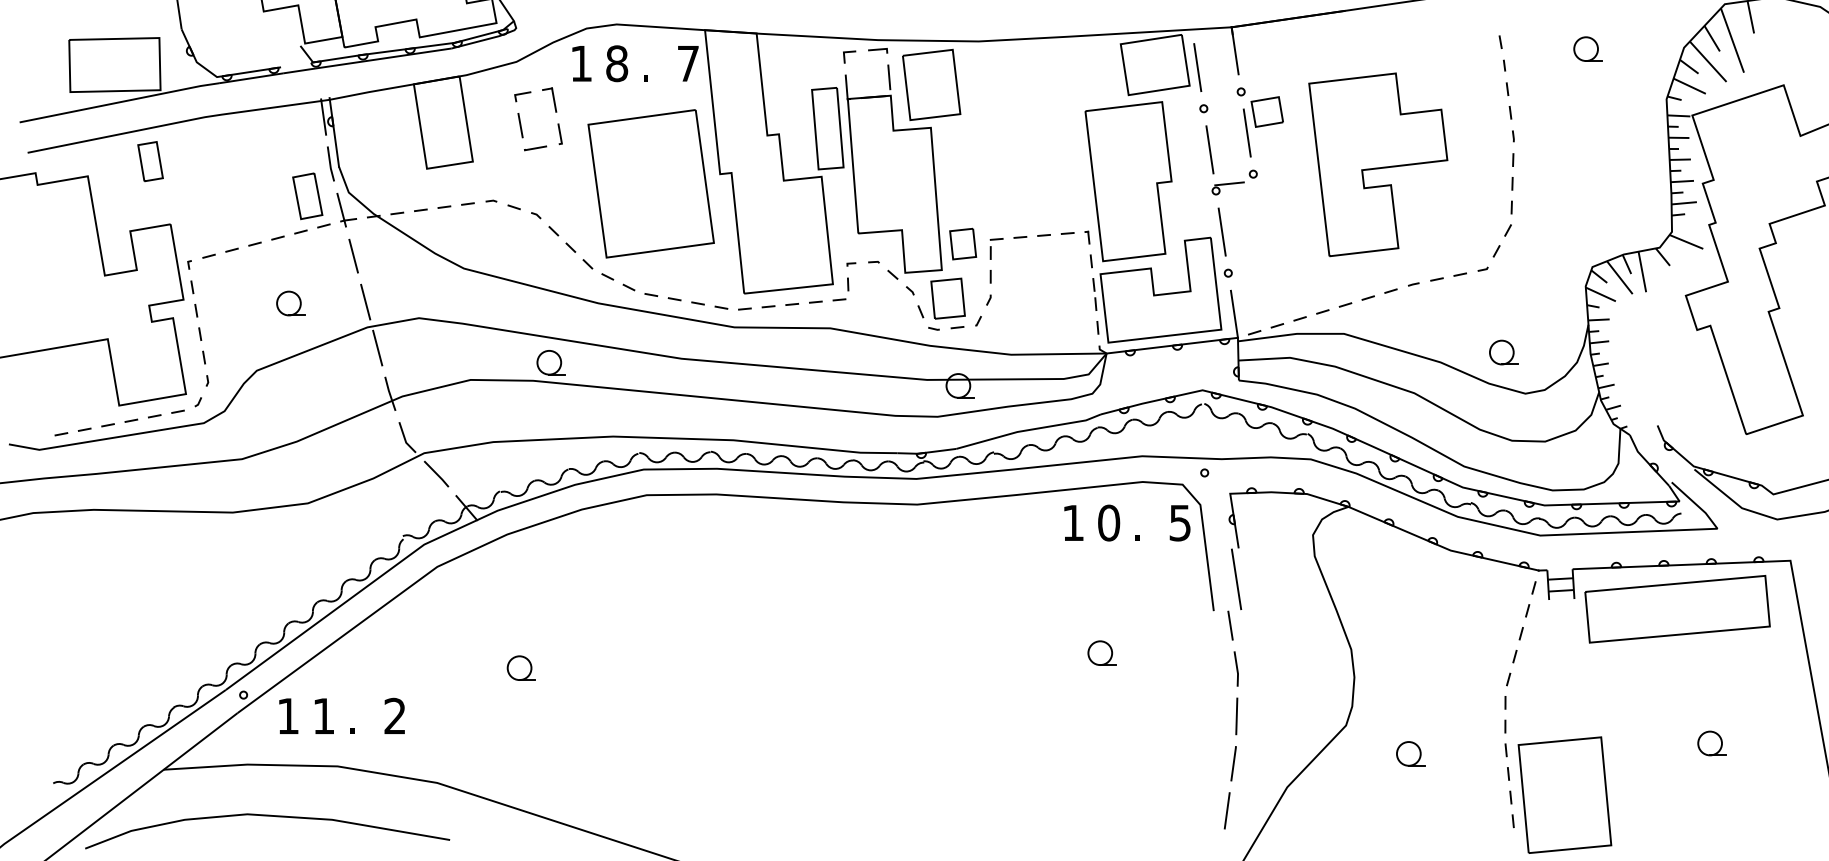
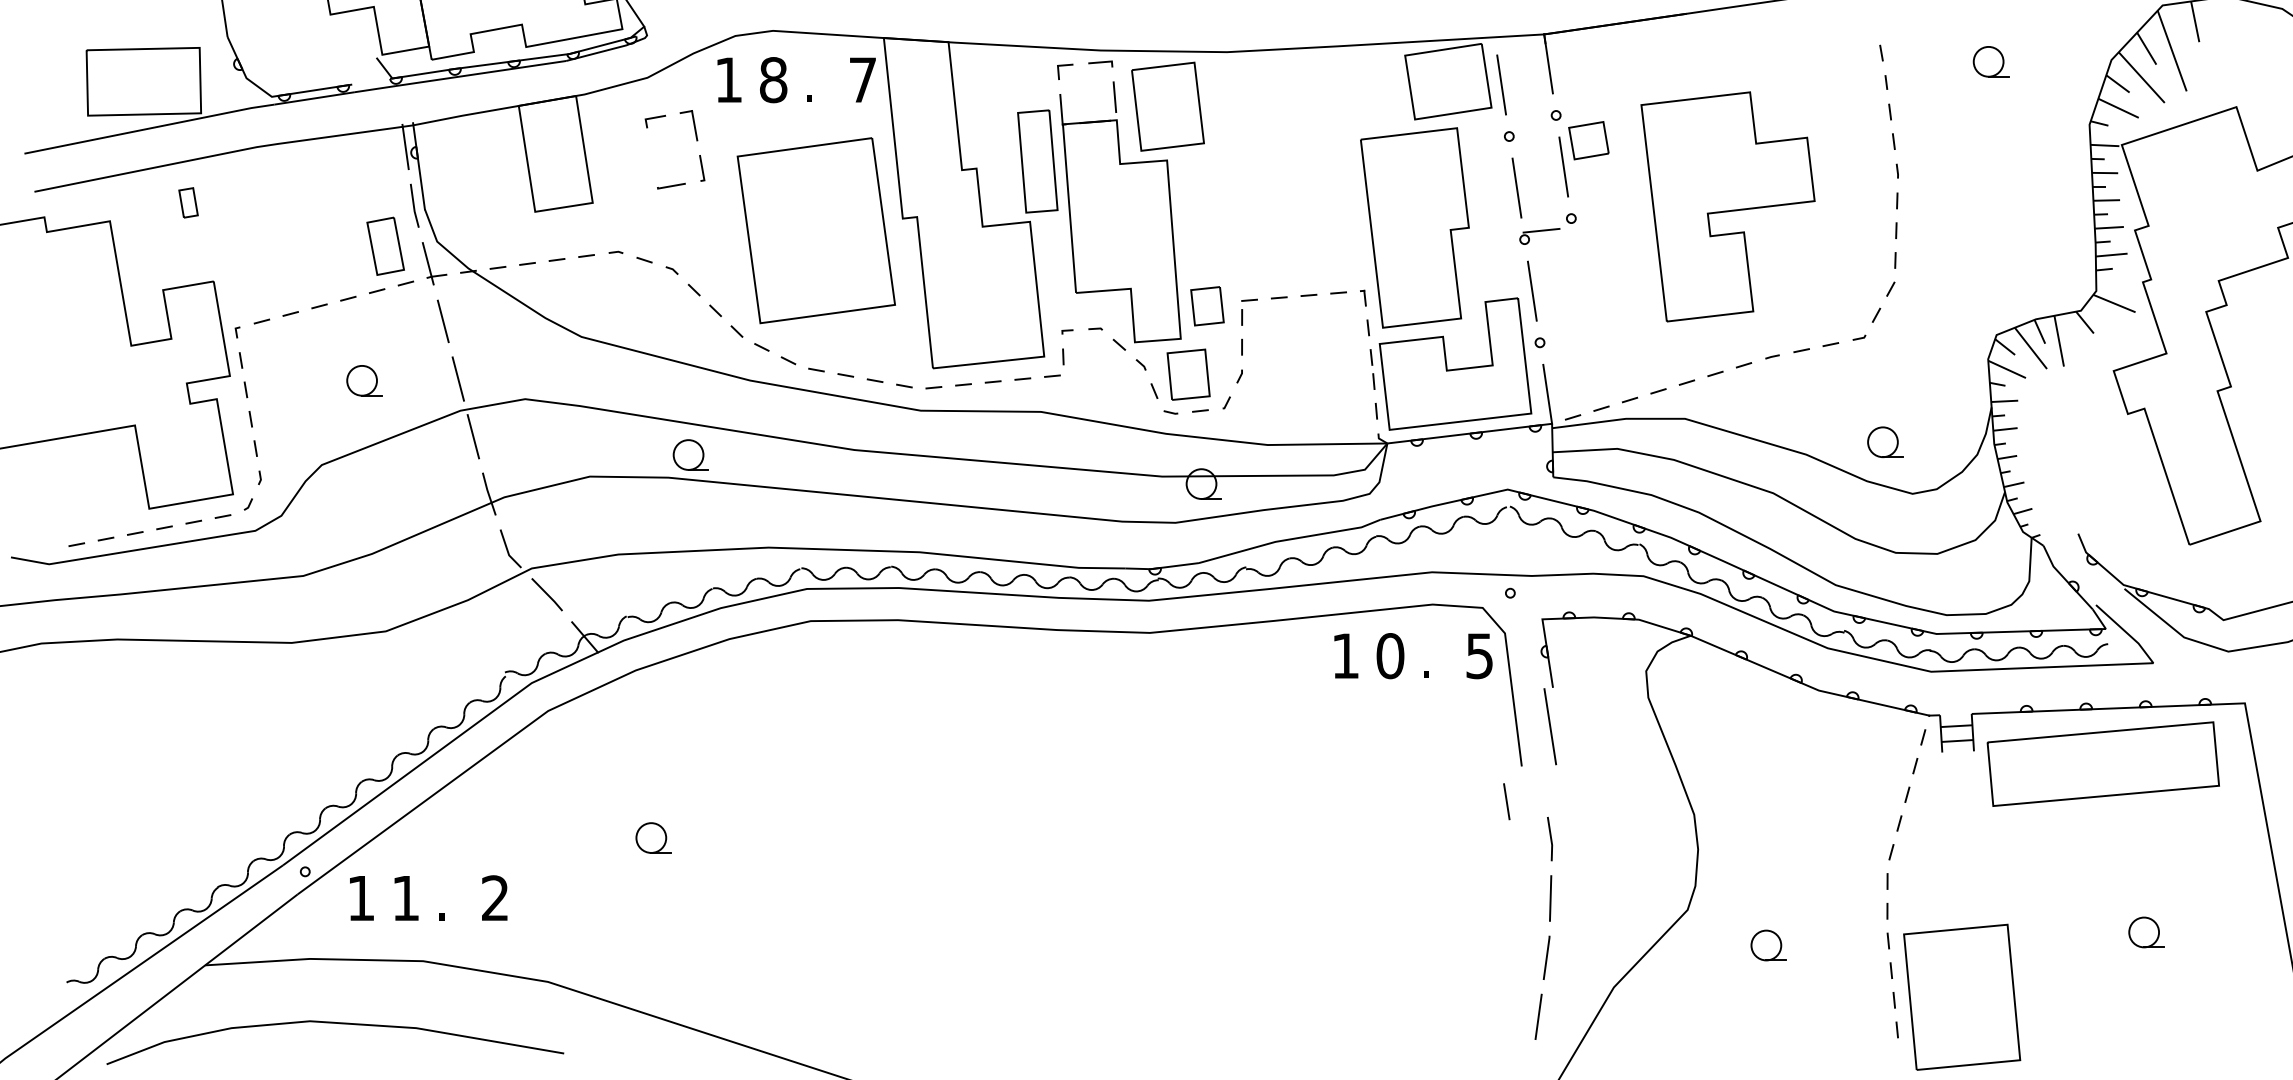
line: (520, 125) -> (652, 157), removed
part: (150, 161) -> (188, 202), size x0.6
line: (1230, 625) -> (1506, 801), moved
part: (1101, 652) -> (1381, 818), removed

